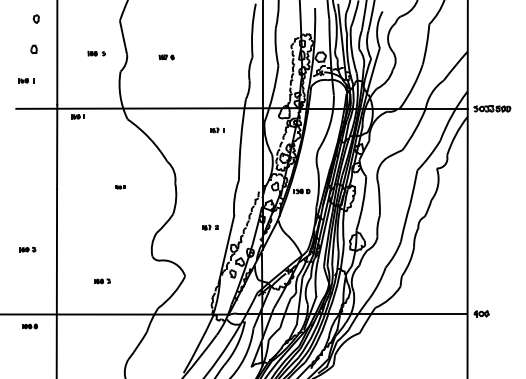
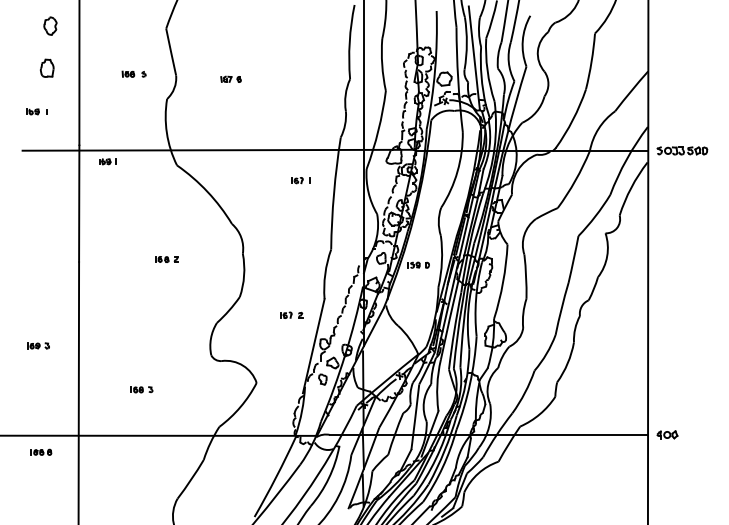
part: (36, 18) -> (50, 25), size x1.67
part: (33, 49) -> (46, 68), size x1.67
part: (120, 187) -> (166, 259), size x1.67

